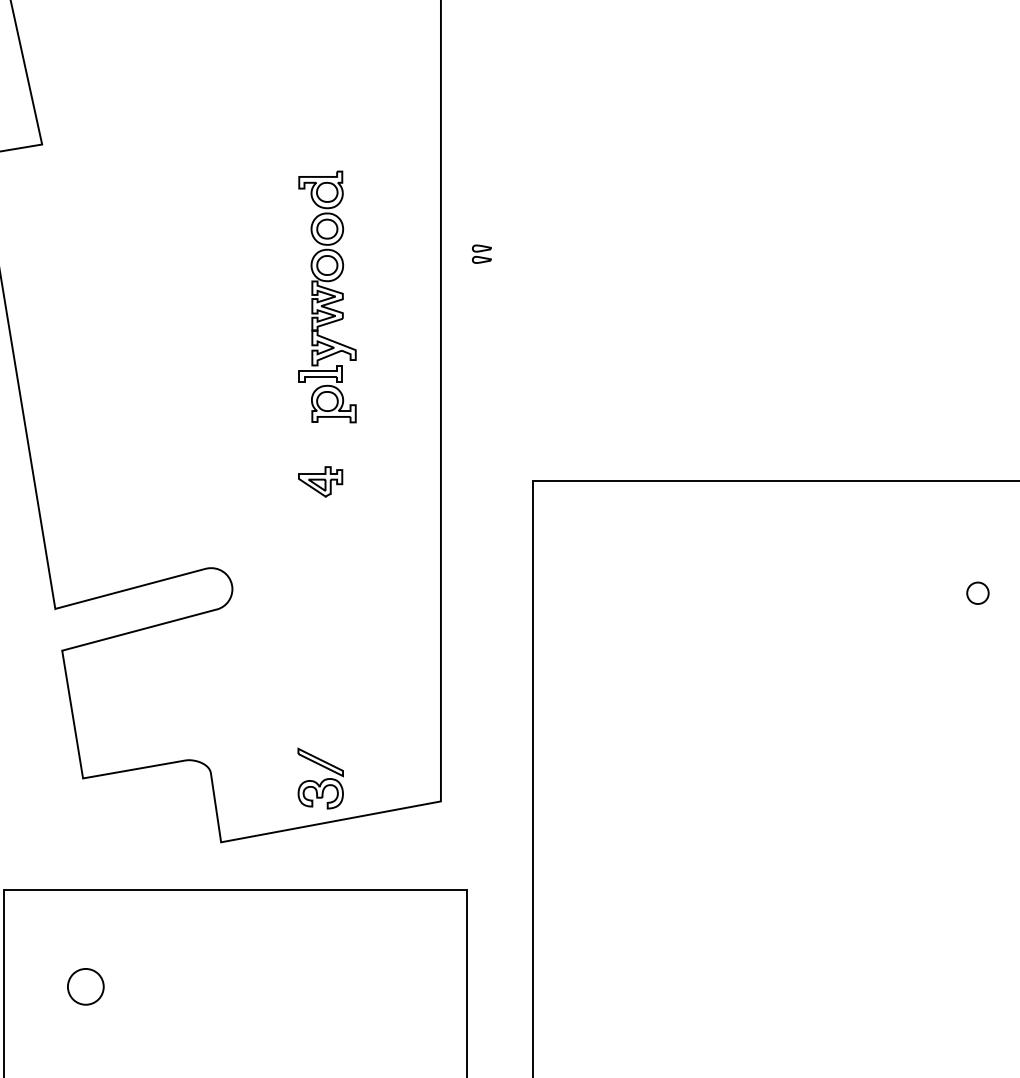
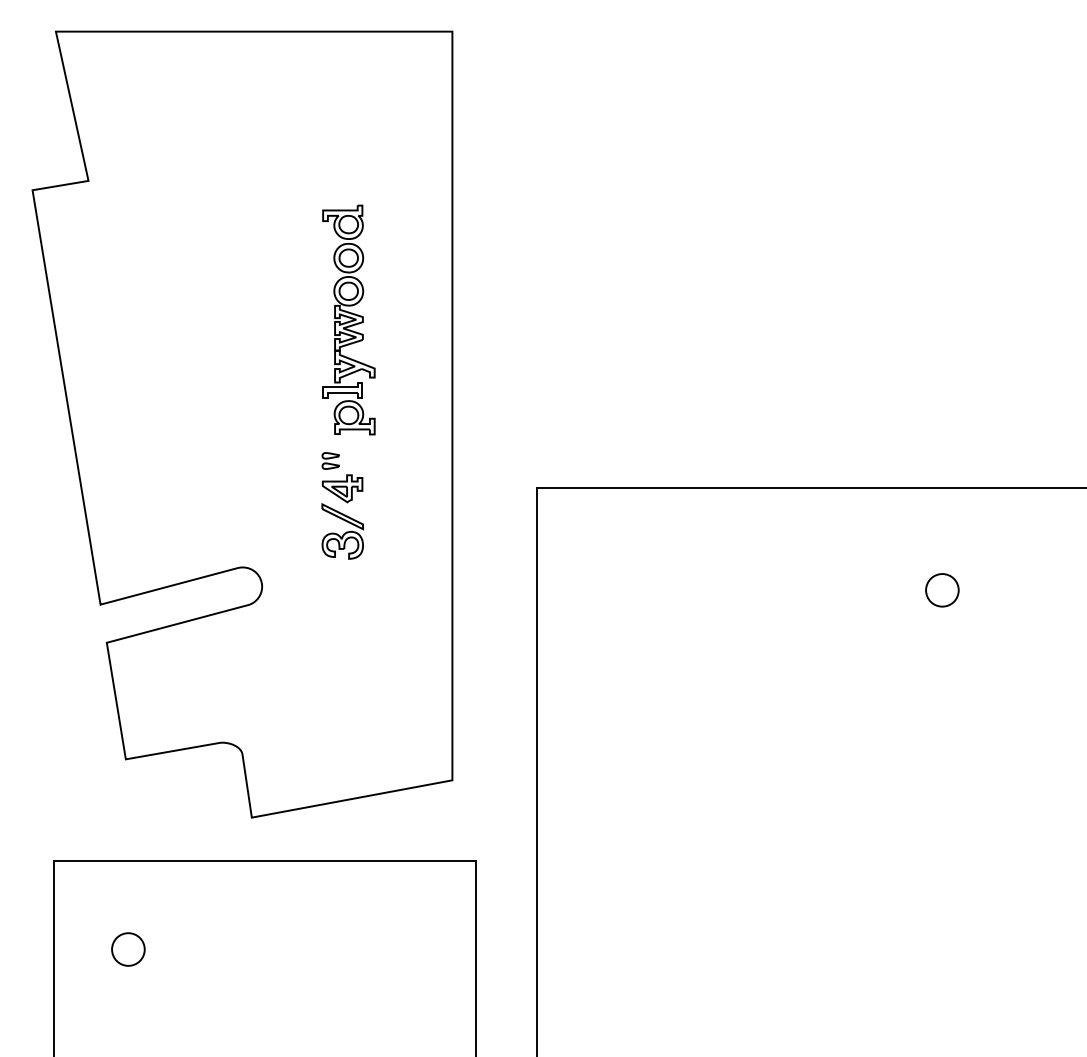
part: (481, 253) -> (330, 460), moved
part: (978, 593) -> (942, 590), size x1.67
part: (320, 778) -> (342, 531), moved

